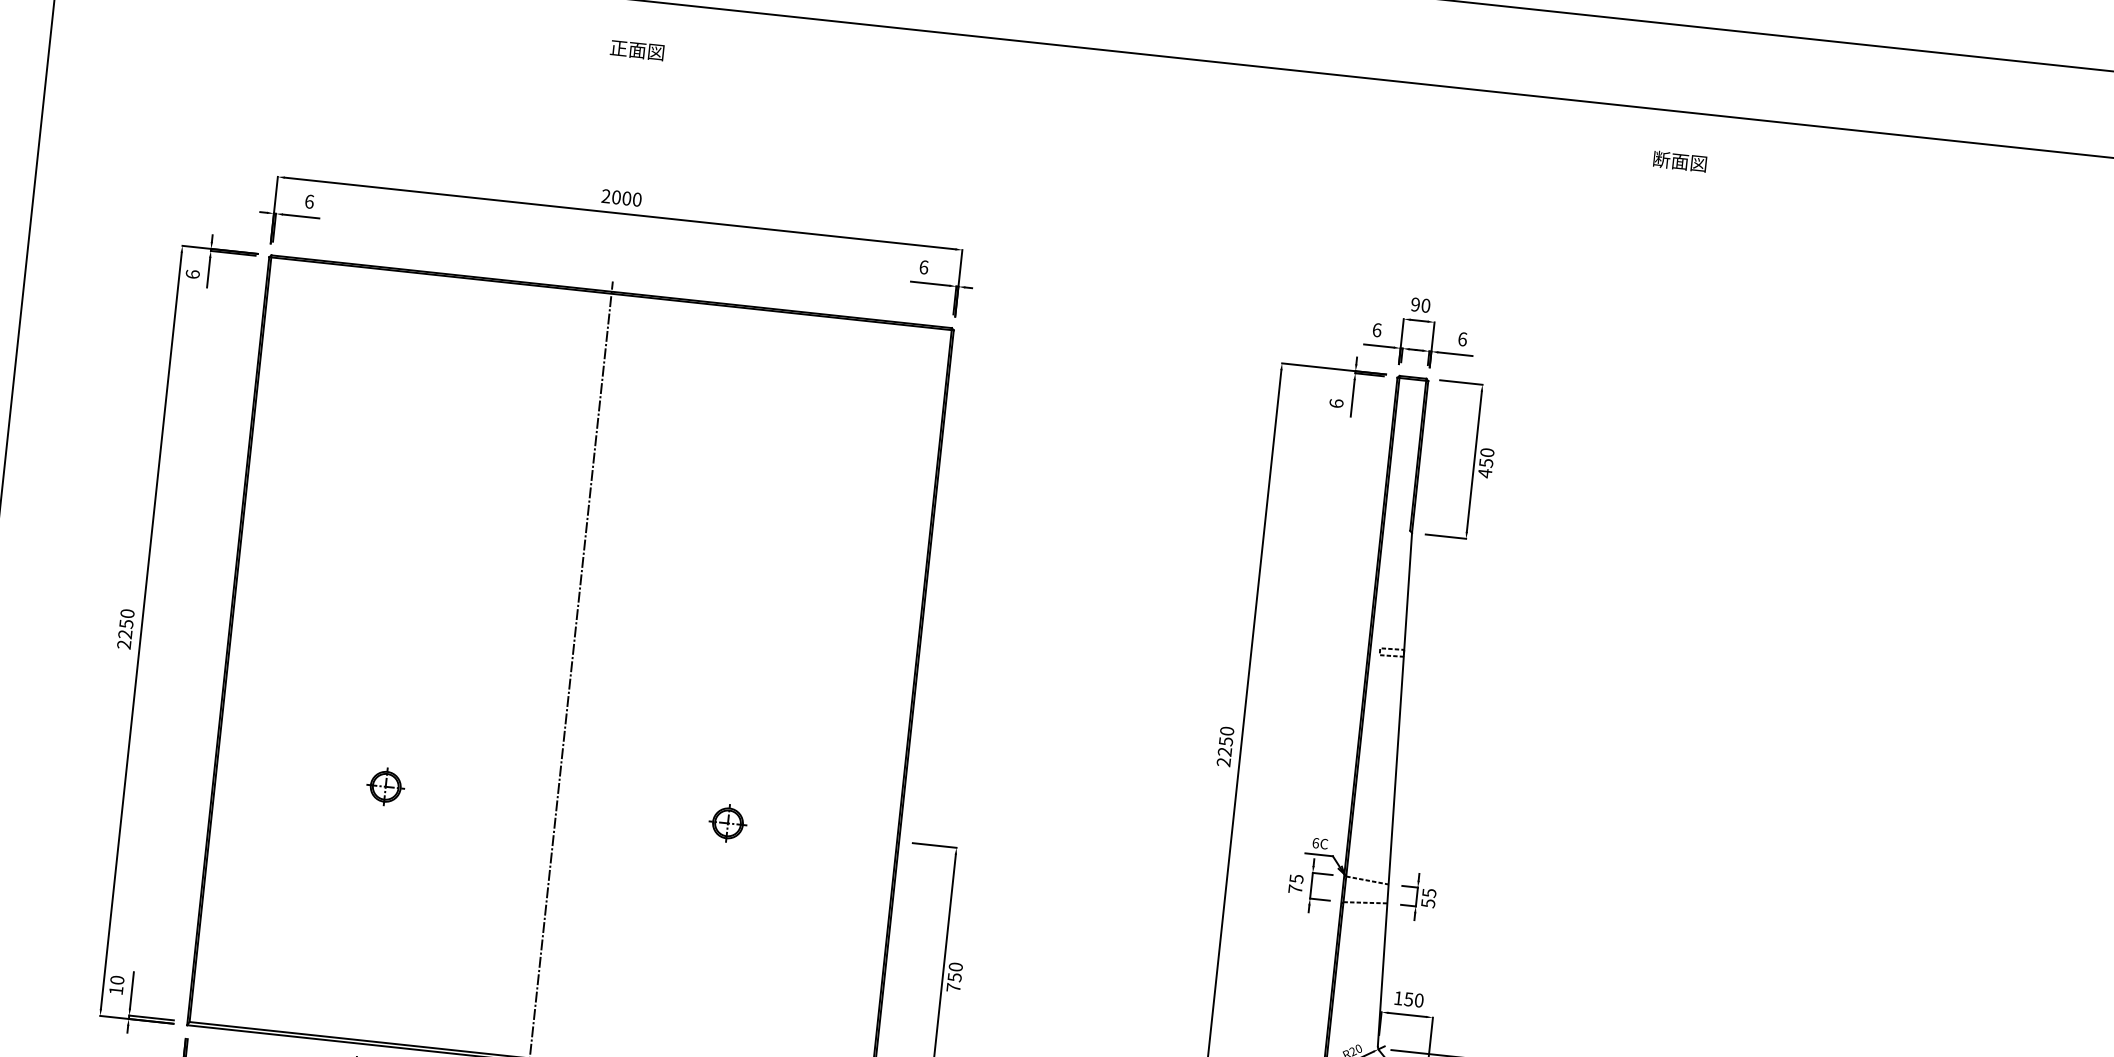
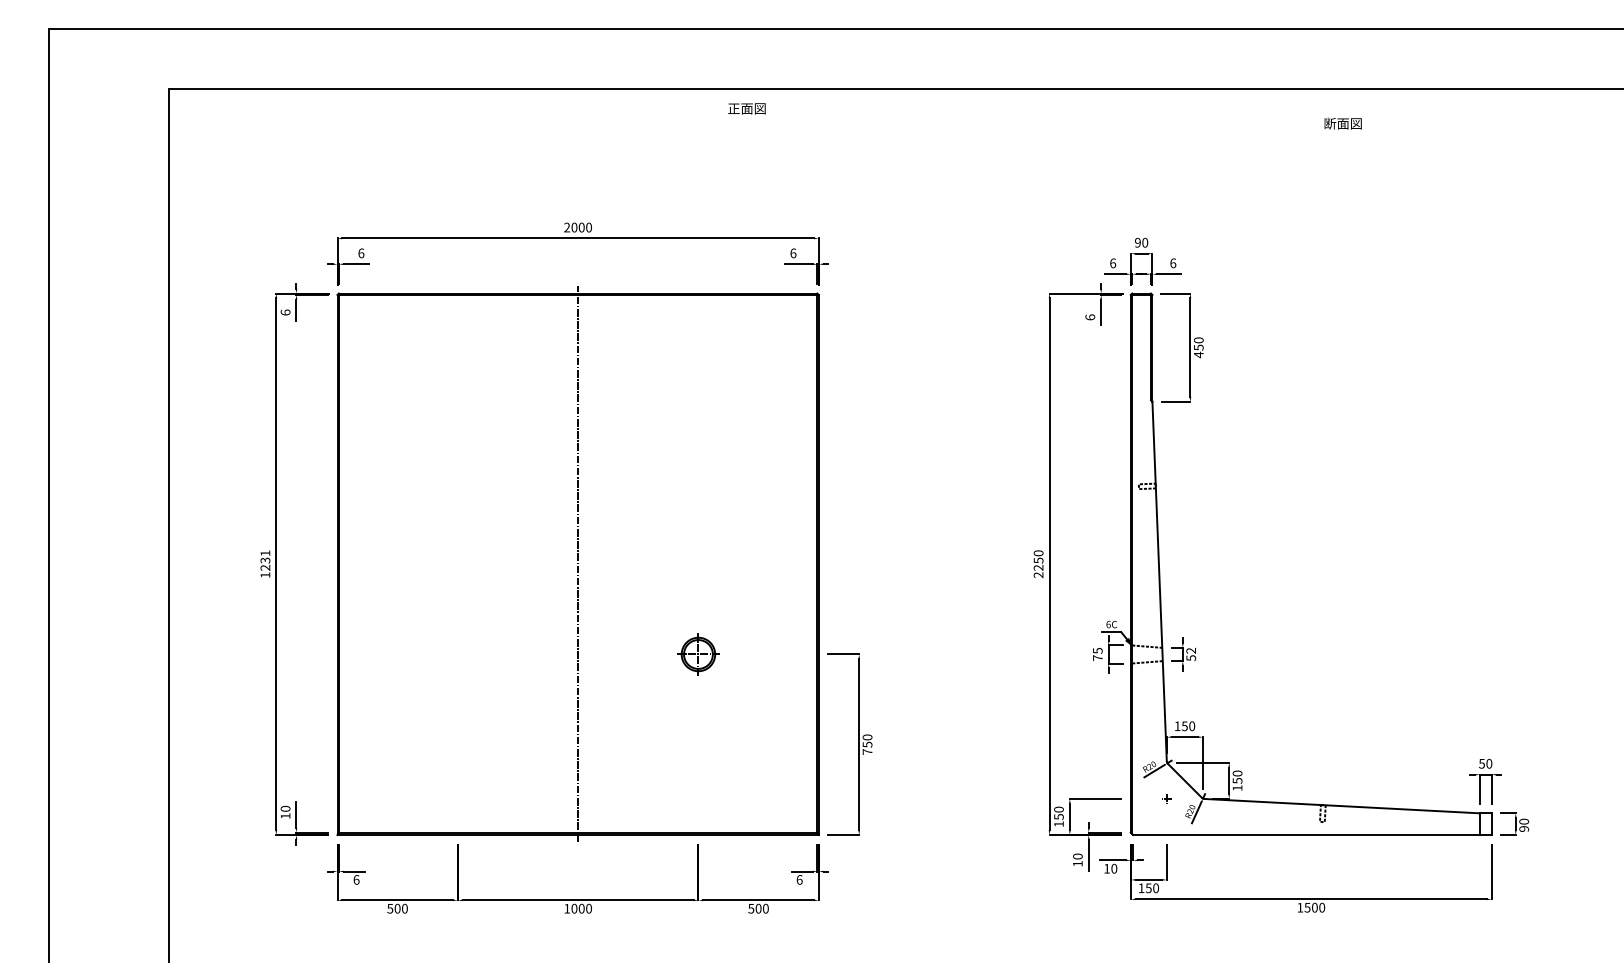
text: (636, 49) -> (746, 108), moved
text: (1679, 161) -> (1342, 123), moved
text: (125, 629) -> (265, 564), 2250 -> 1231
part: (385, 786) -> (457, 654), removed
part: (728, 823) -> (698, 654), size x1.6
text: (1429, 892) -> (1191, 650), 55 -> 52

